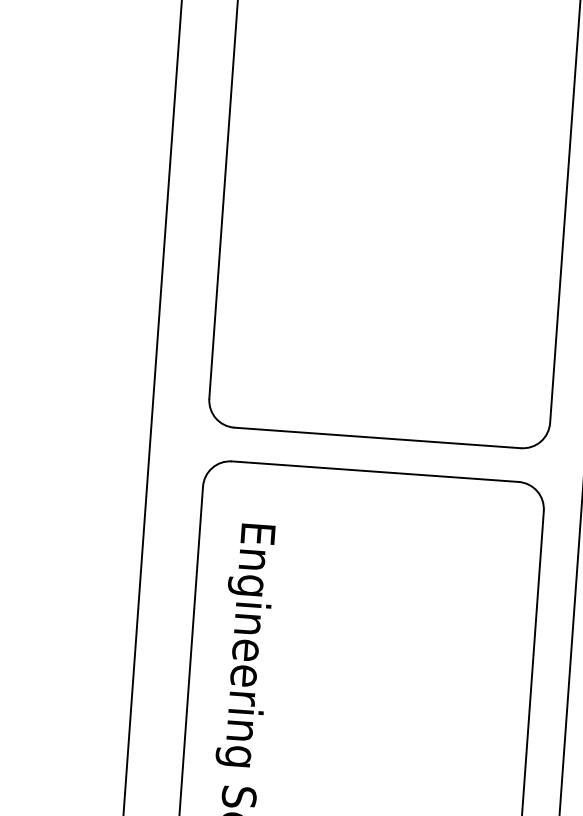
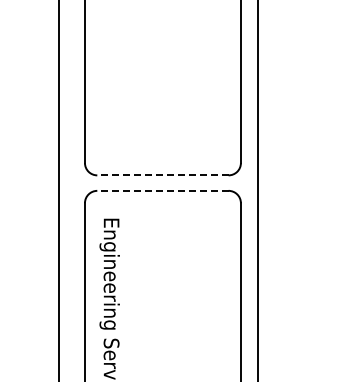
line: (376, 438) -> (162, 175), solid -> dashed
line: (374, 470) -> (162, 190), solid -> dashed

